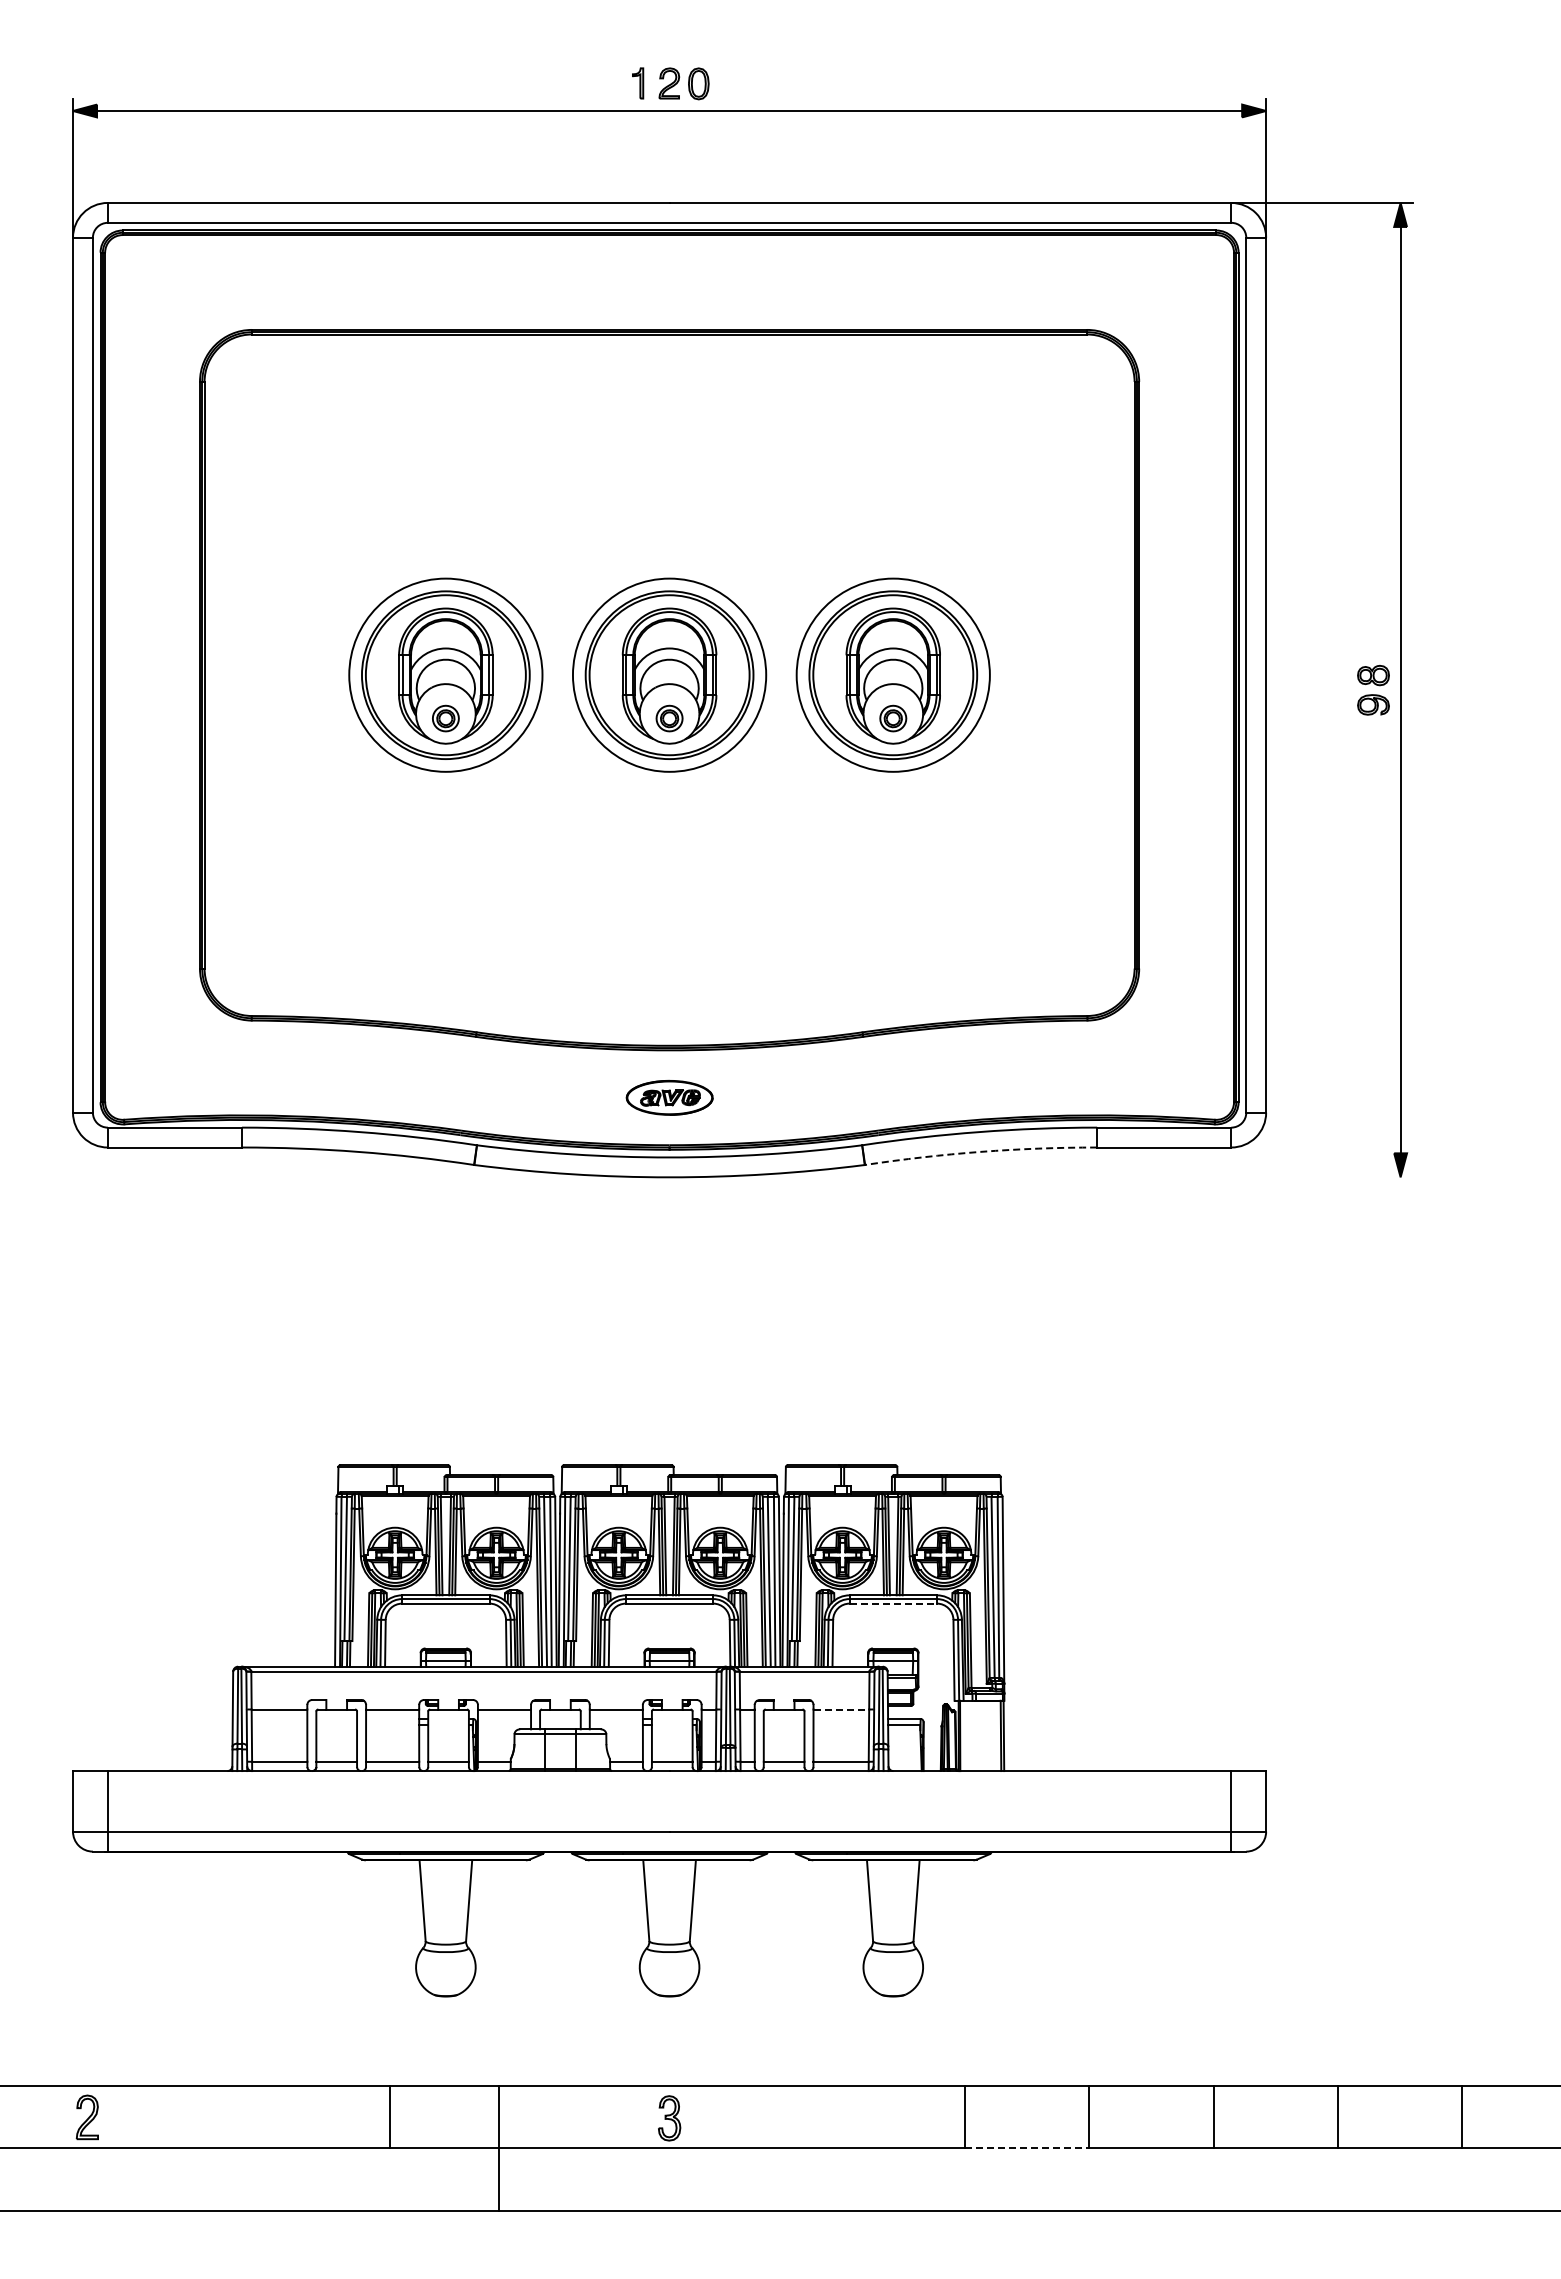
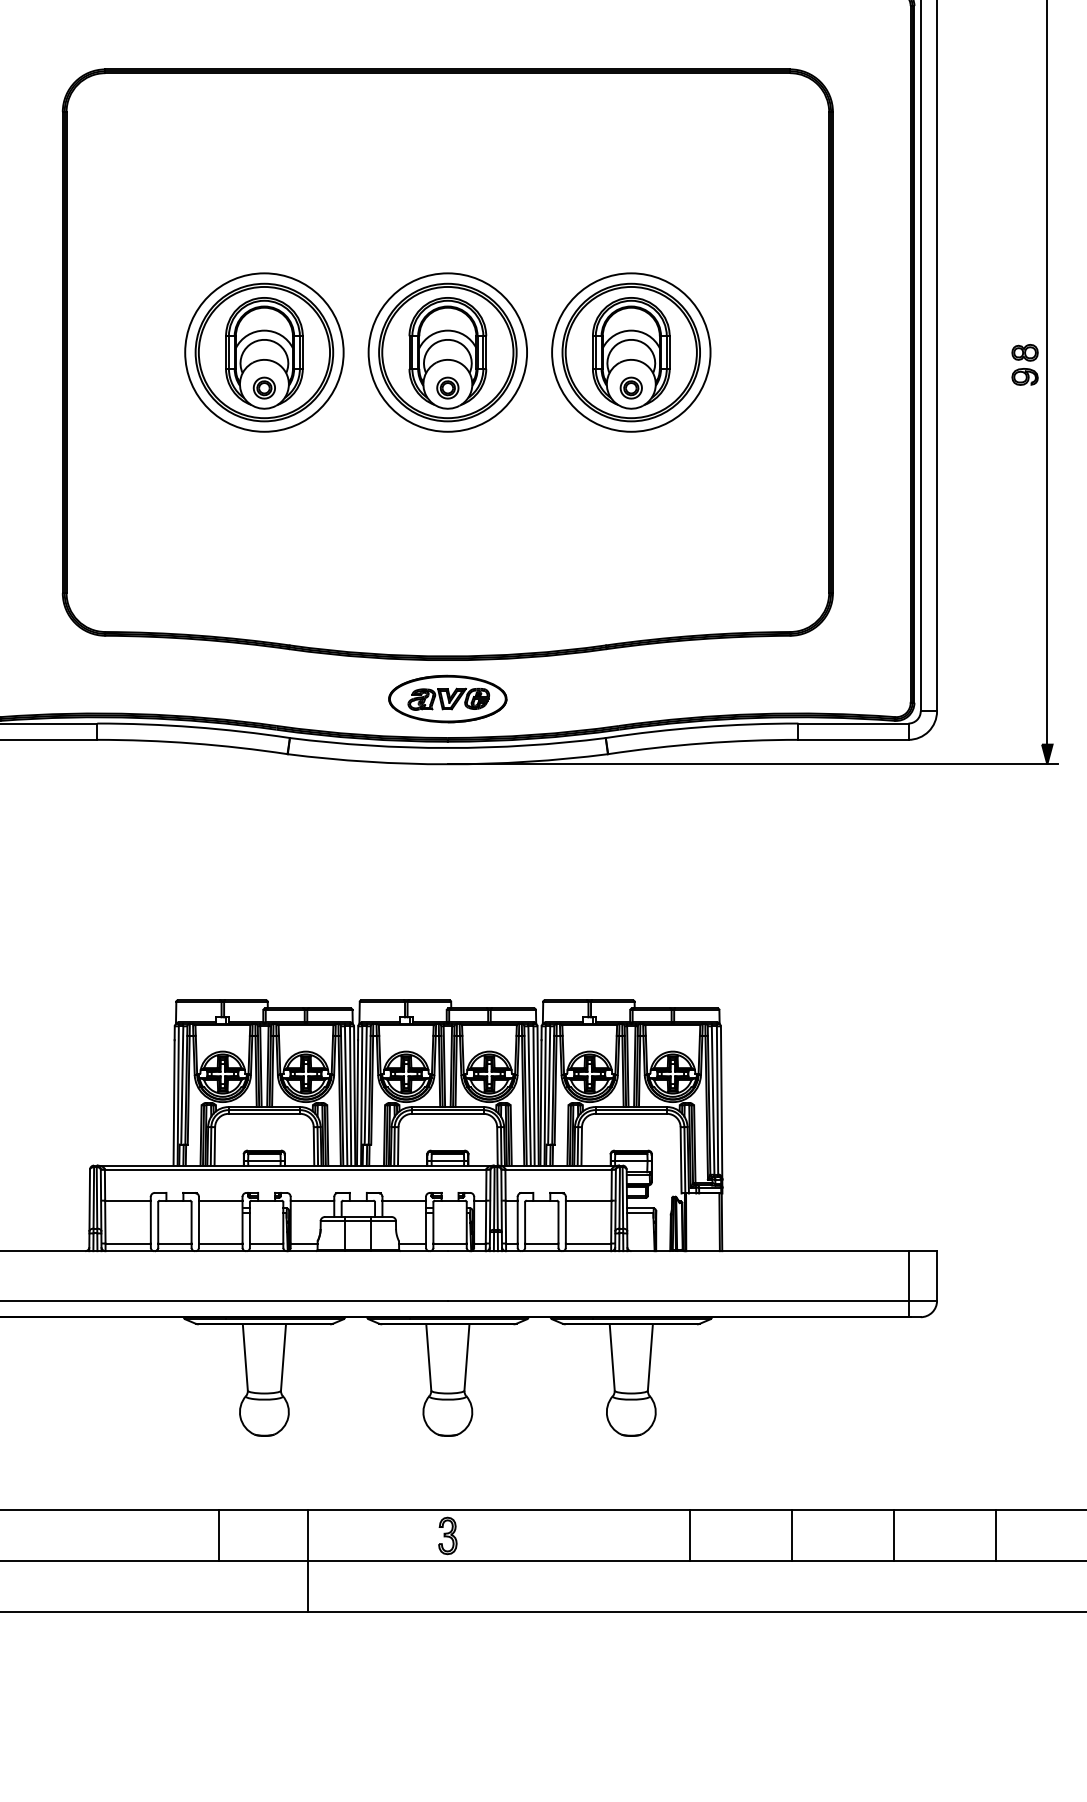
part: (669, 1097) -> (447, 698), size x1.67
arc: (980, 1151) -> (702, 743), dashed -> solid
line: (1041, 1177) -> (752, 764), added
line: (893, 1603) -> (631, 1113), dashed -> solid
line: (841, 1709) -> (588, 1200), dashed -> solid
line: (1027, 2148) -> (741, 1560), dashed -> solid

